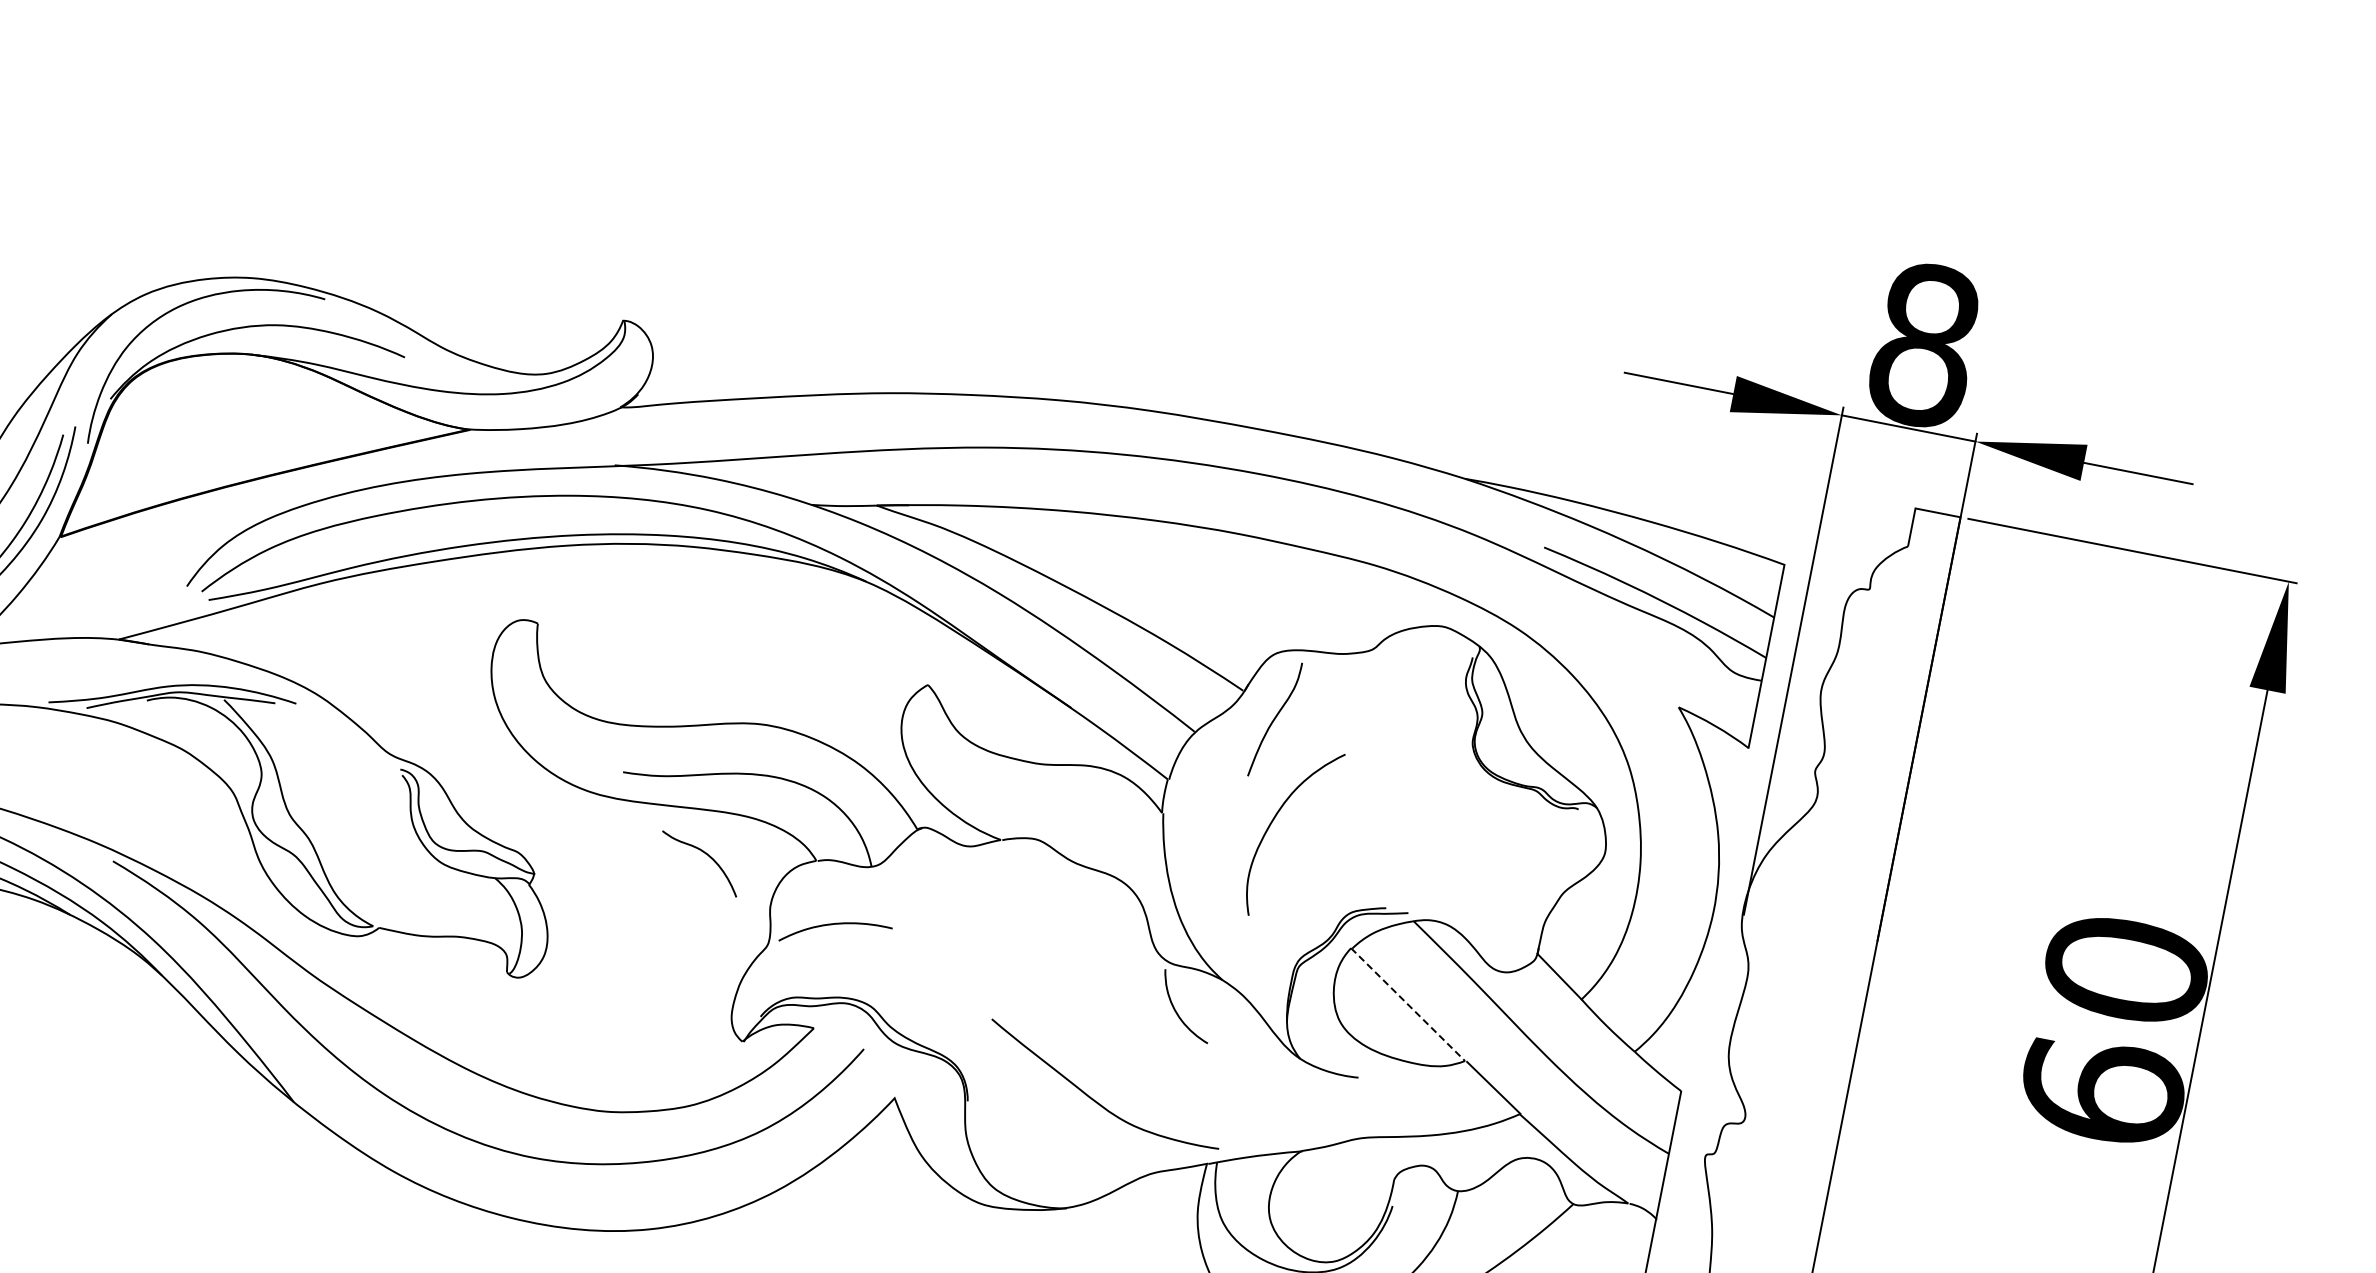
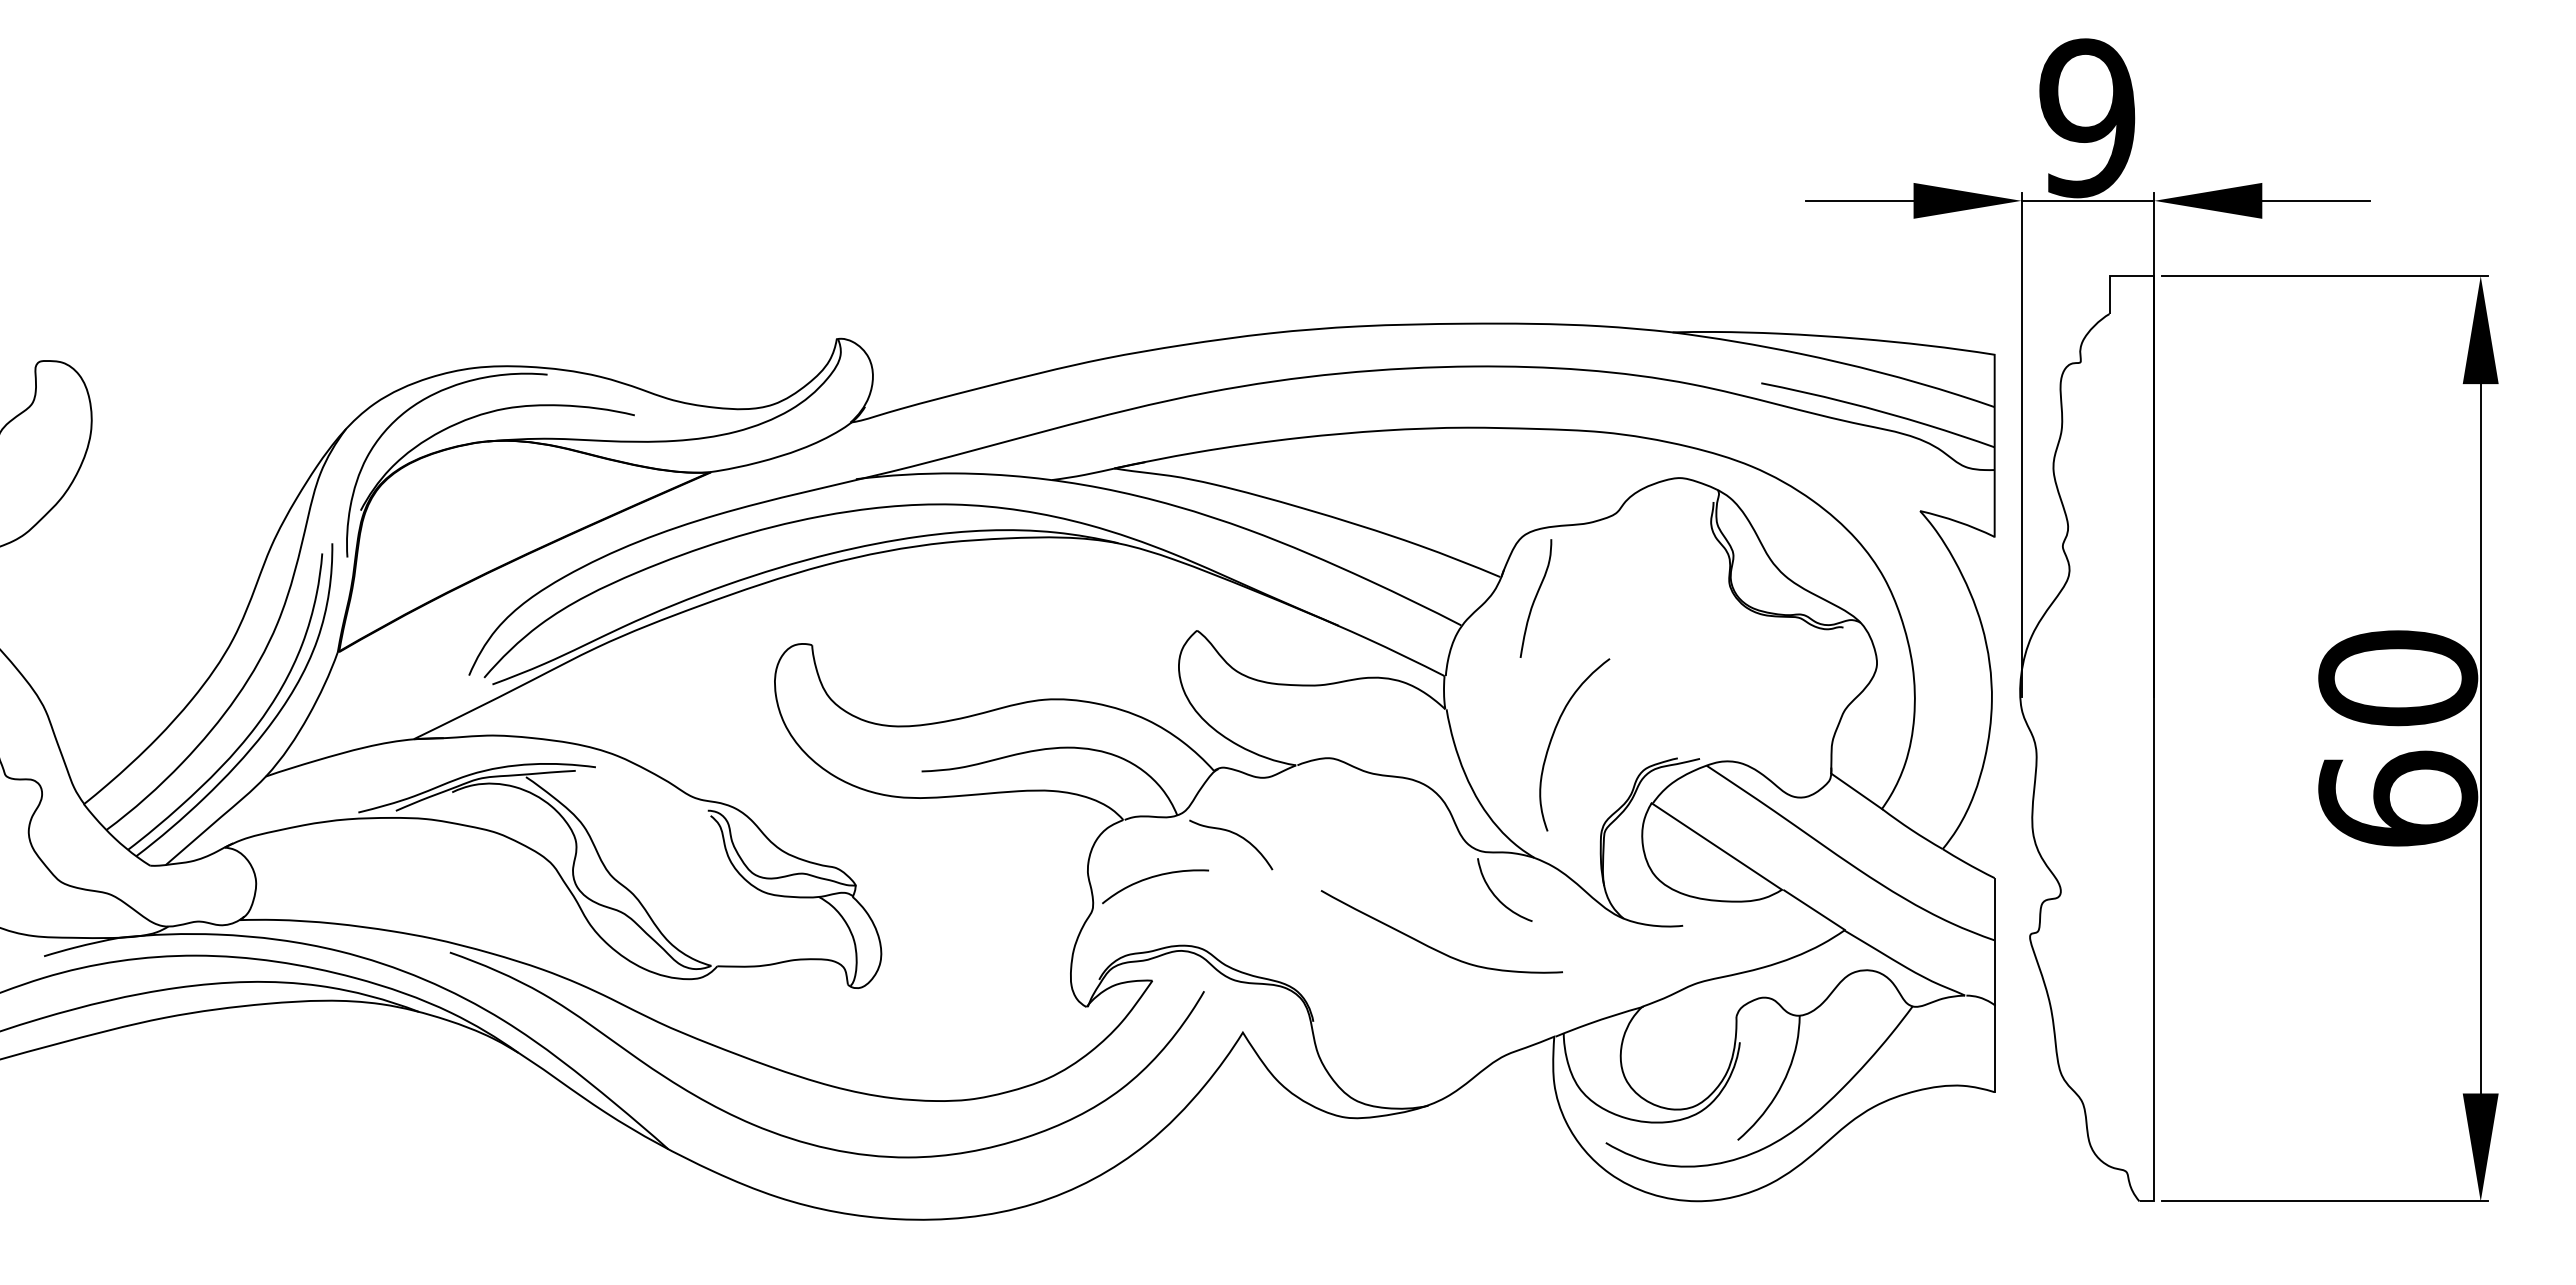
text: (1924, 345) -> (2087, 118), 8 -> 9
curve: (1274, 819) -> (1554, 734), moved
curve: (706, 855) -> (1236, 835), moved
line: (1408, 1004) -> (1717, 846), dashed -> solid
curve: (1093, 1098) -> (1433, 947), moved

